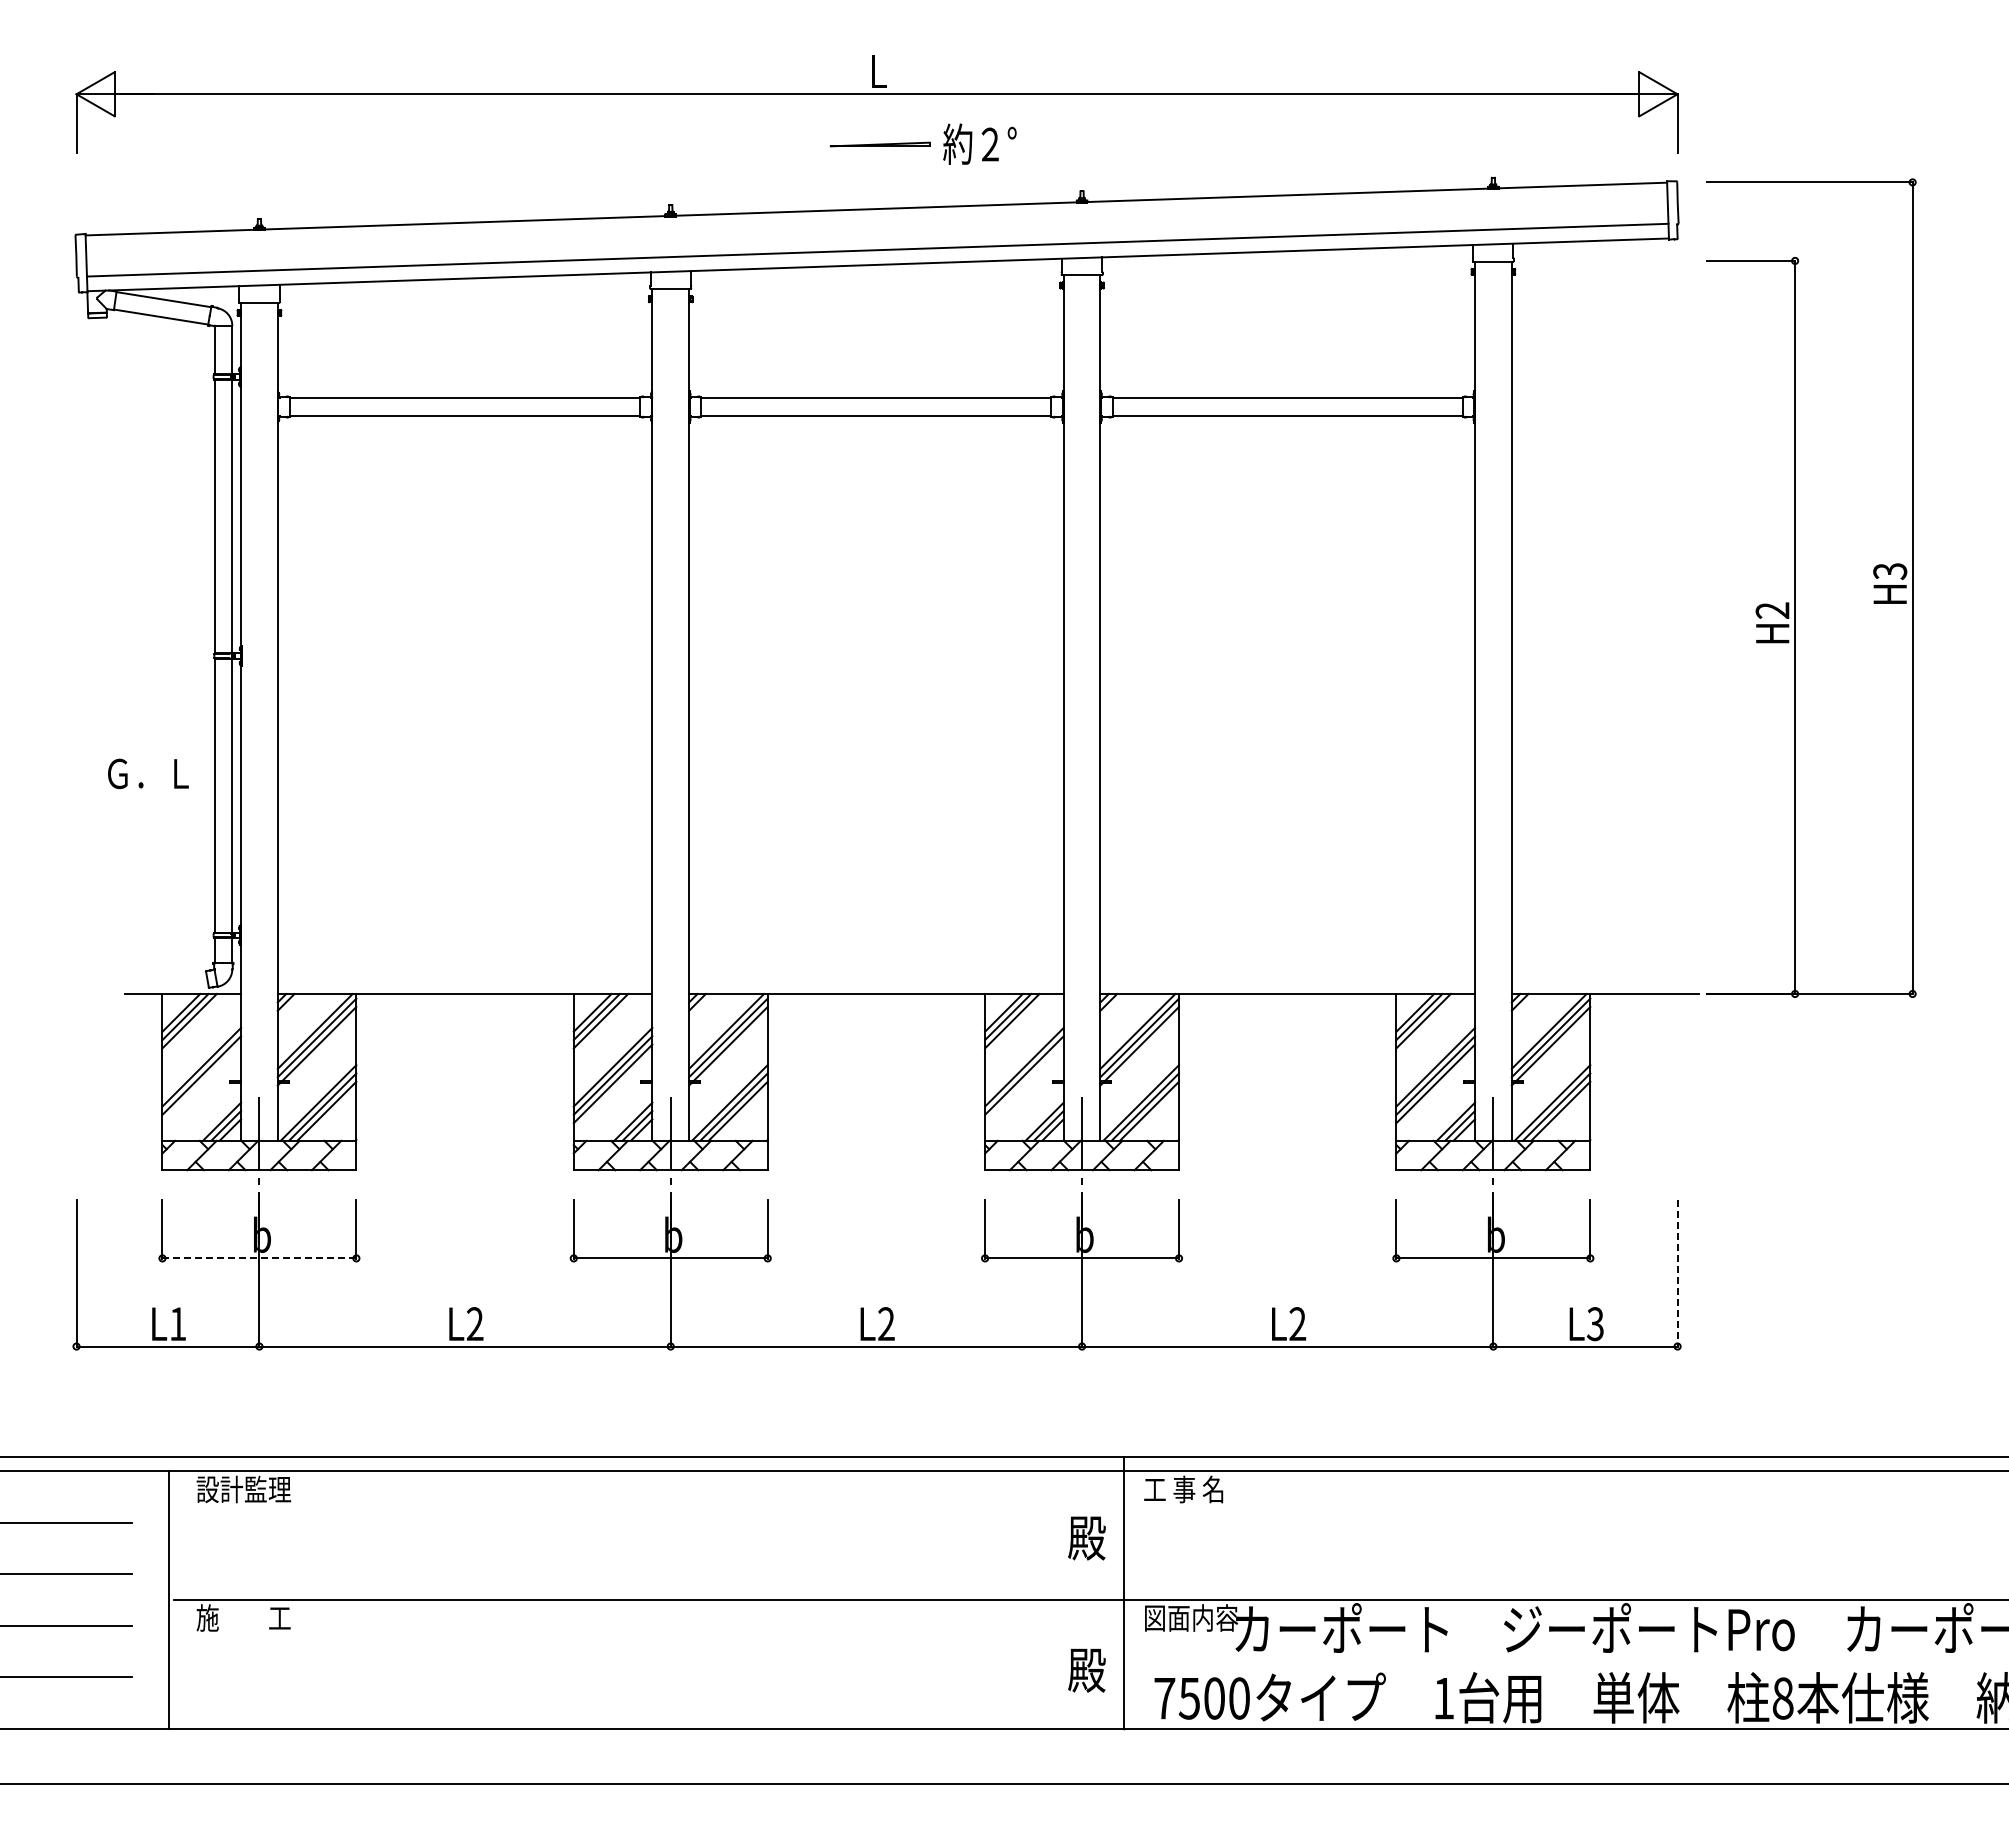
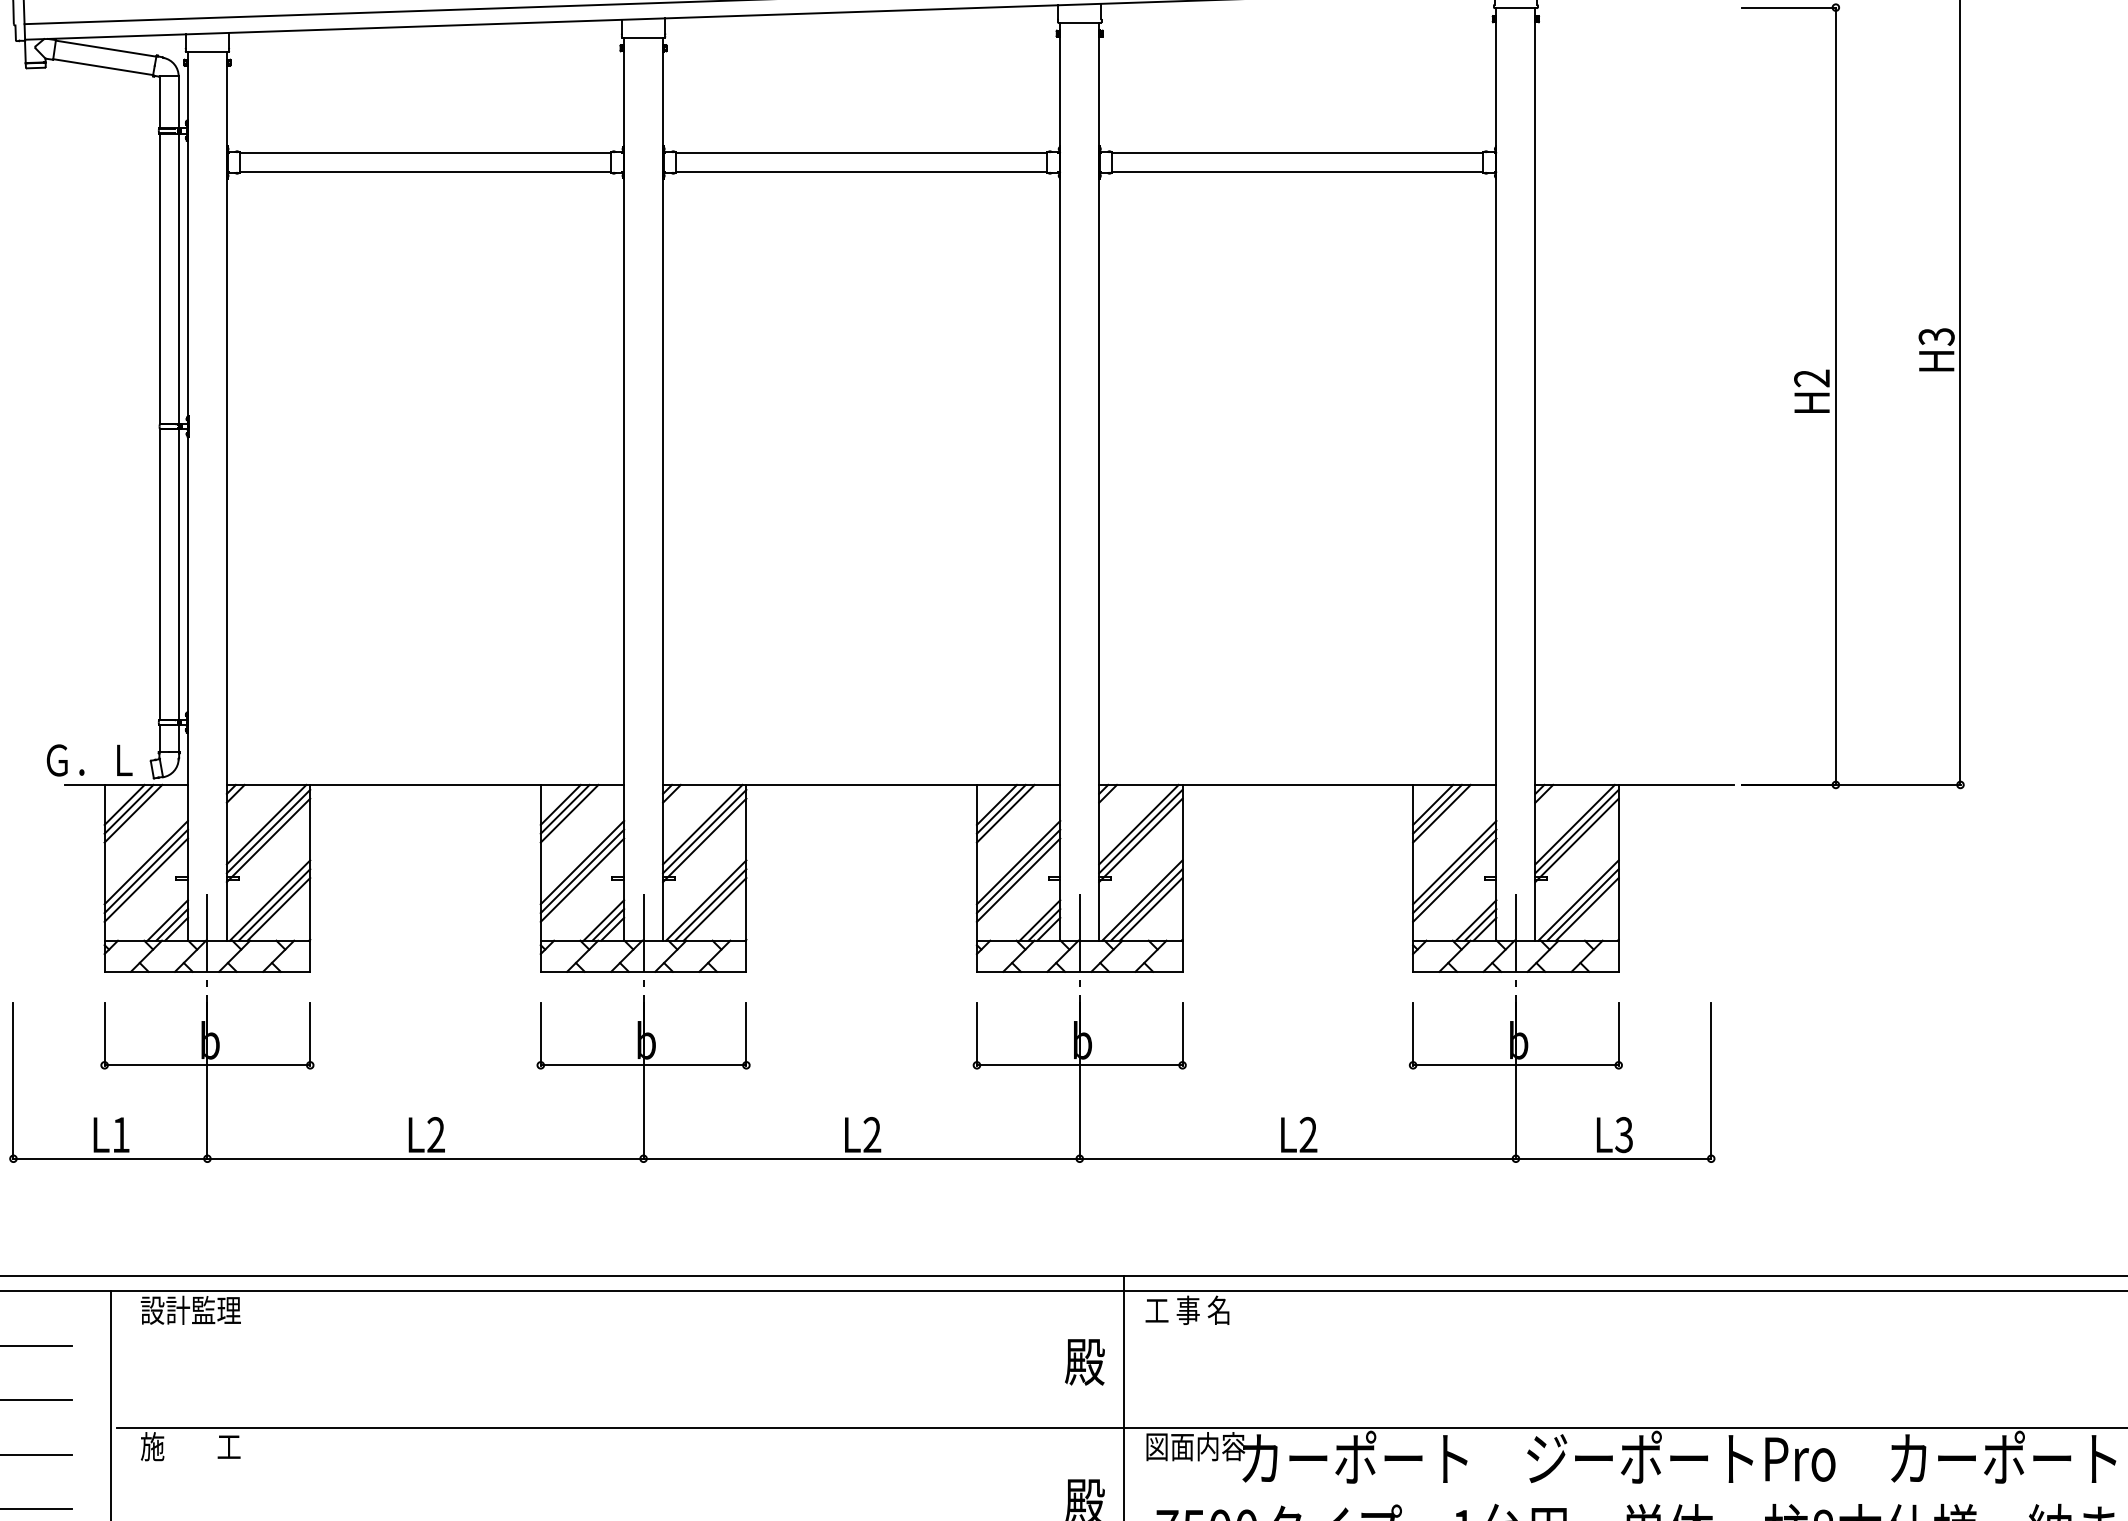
text: (148, 773) -> (89, 760), moved
line: (201, 1083) -> (146, 879), added
line: (1024, 1083) -> (1018, 879), added
line: (259, 1258) -> (207, 1065), dashed -> solid
line: (1677, 1273) -> (1711, 1081), dashed -> solid

